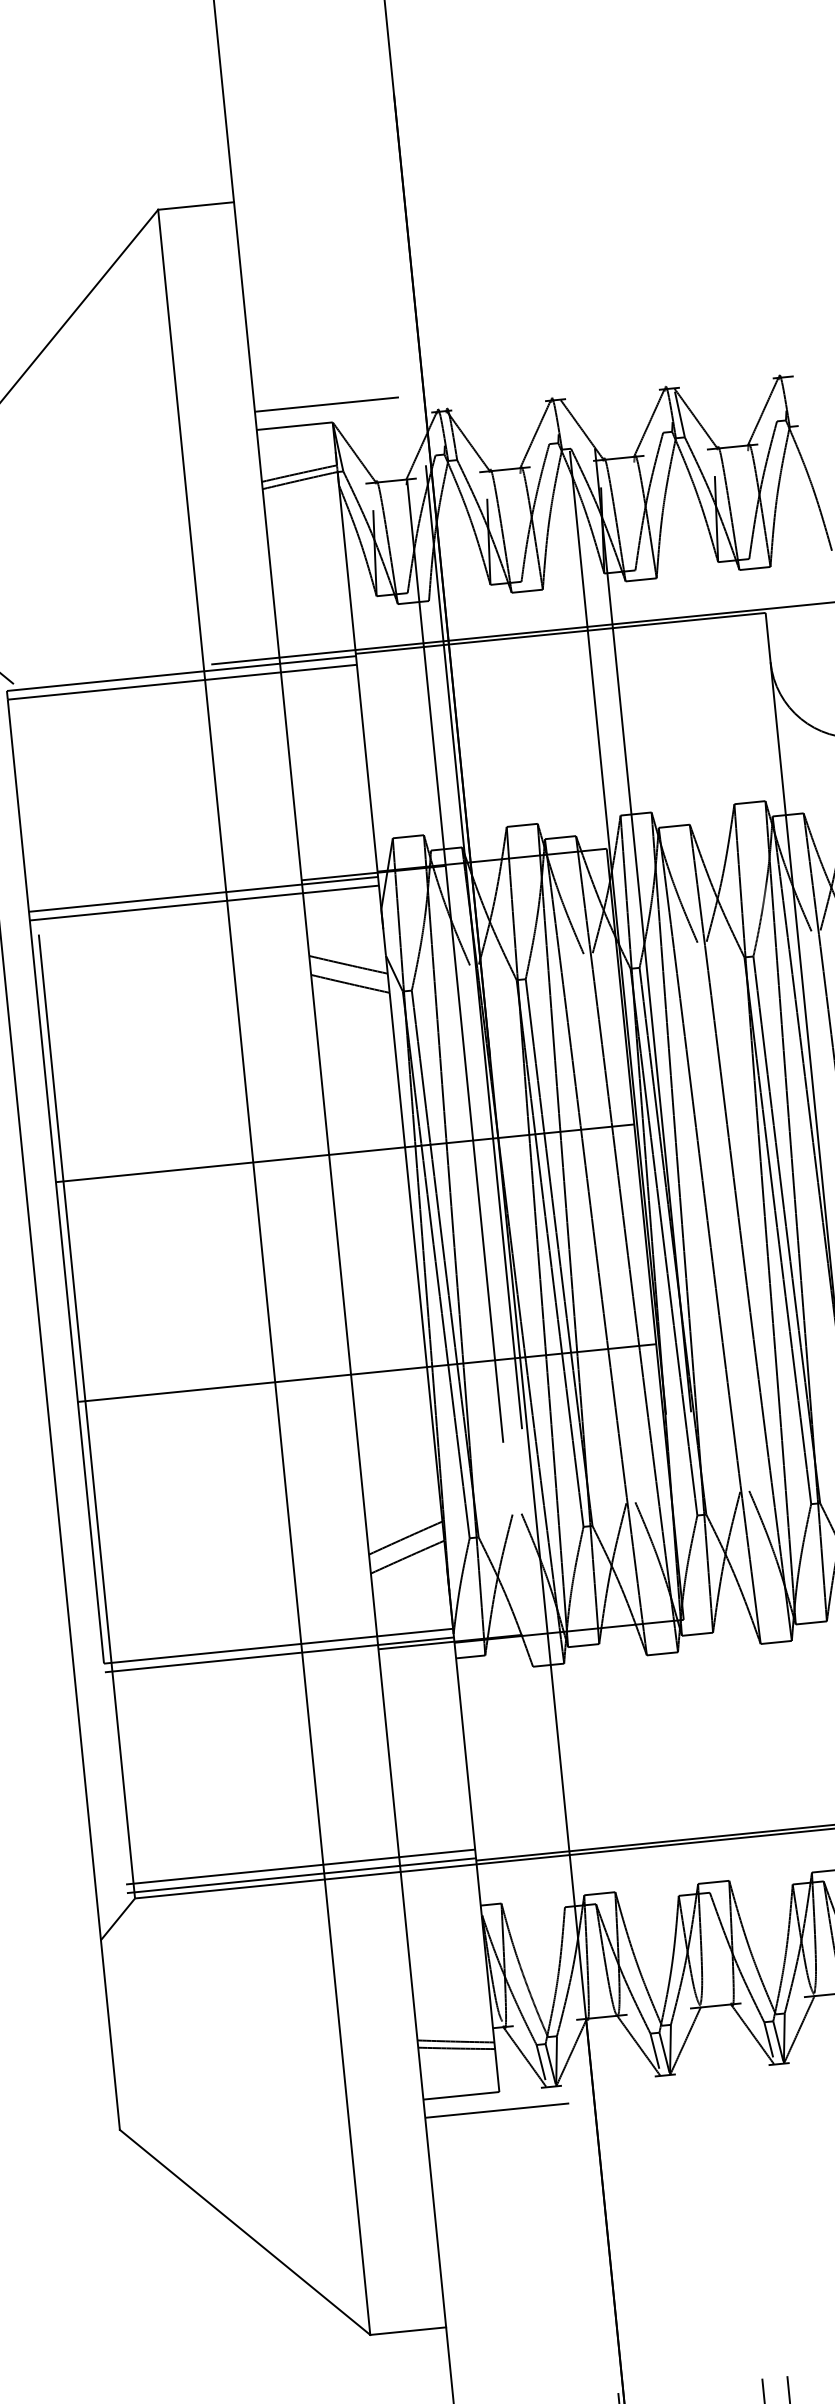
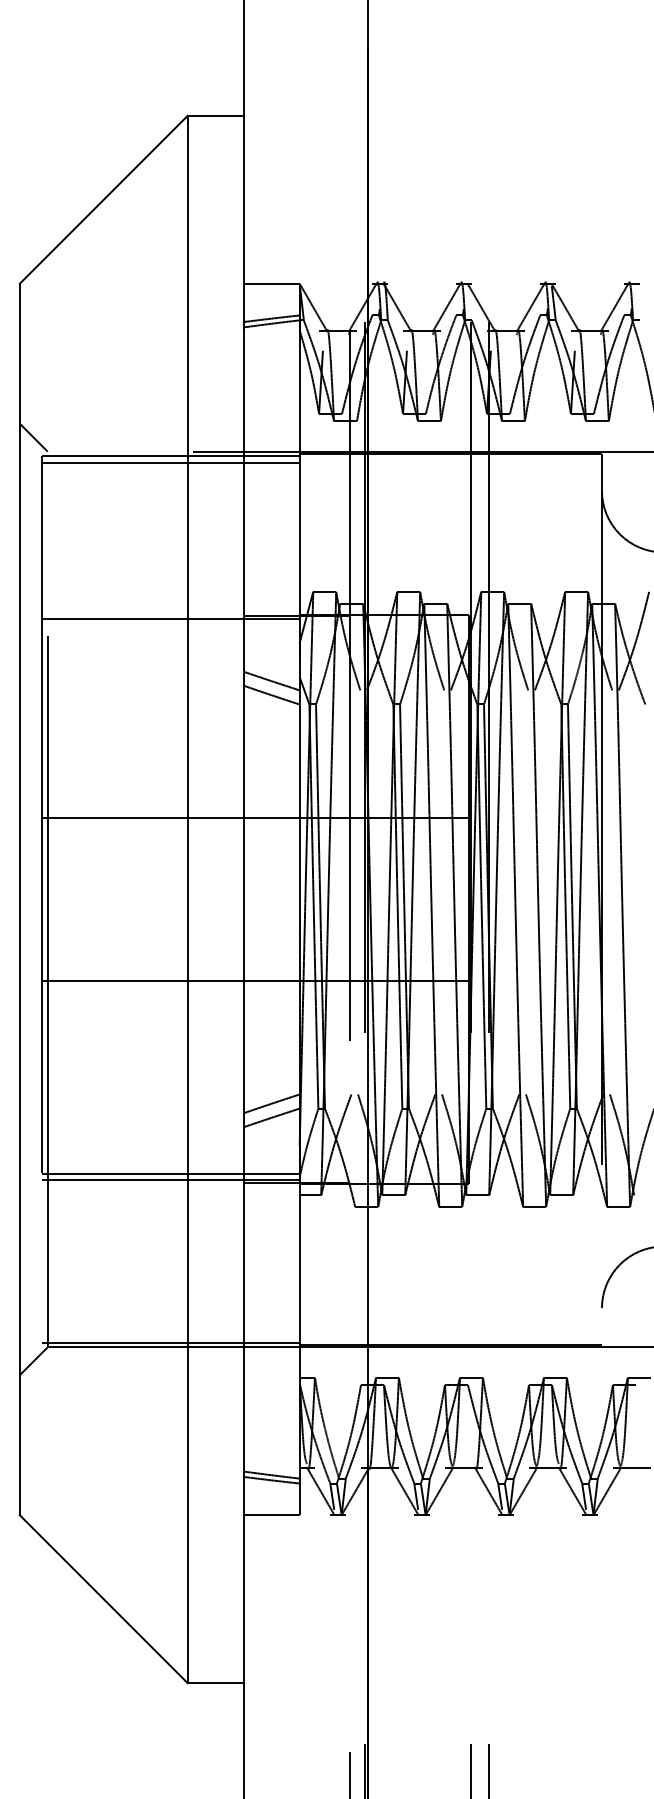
line: (326, 404) -> (296, 270), removed
line: (203, 903) -> (170, 625), removed
line: (300, 1867) -> (170, 1336), removed
line: (496, 2110) -> (296, 1528), removed

